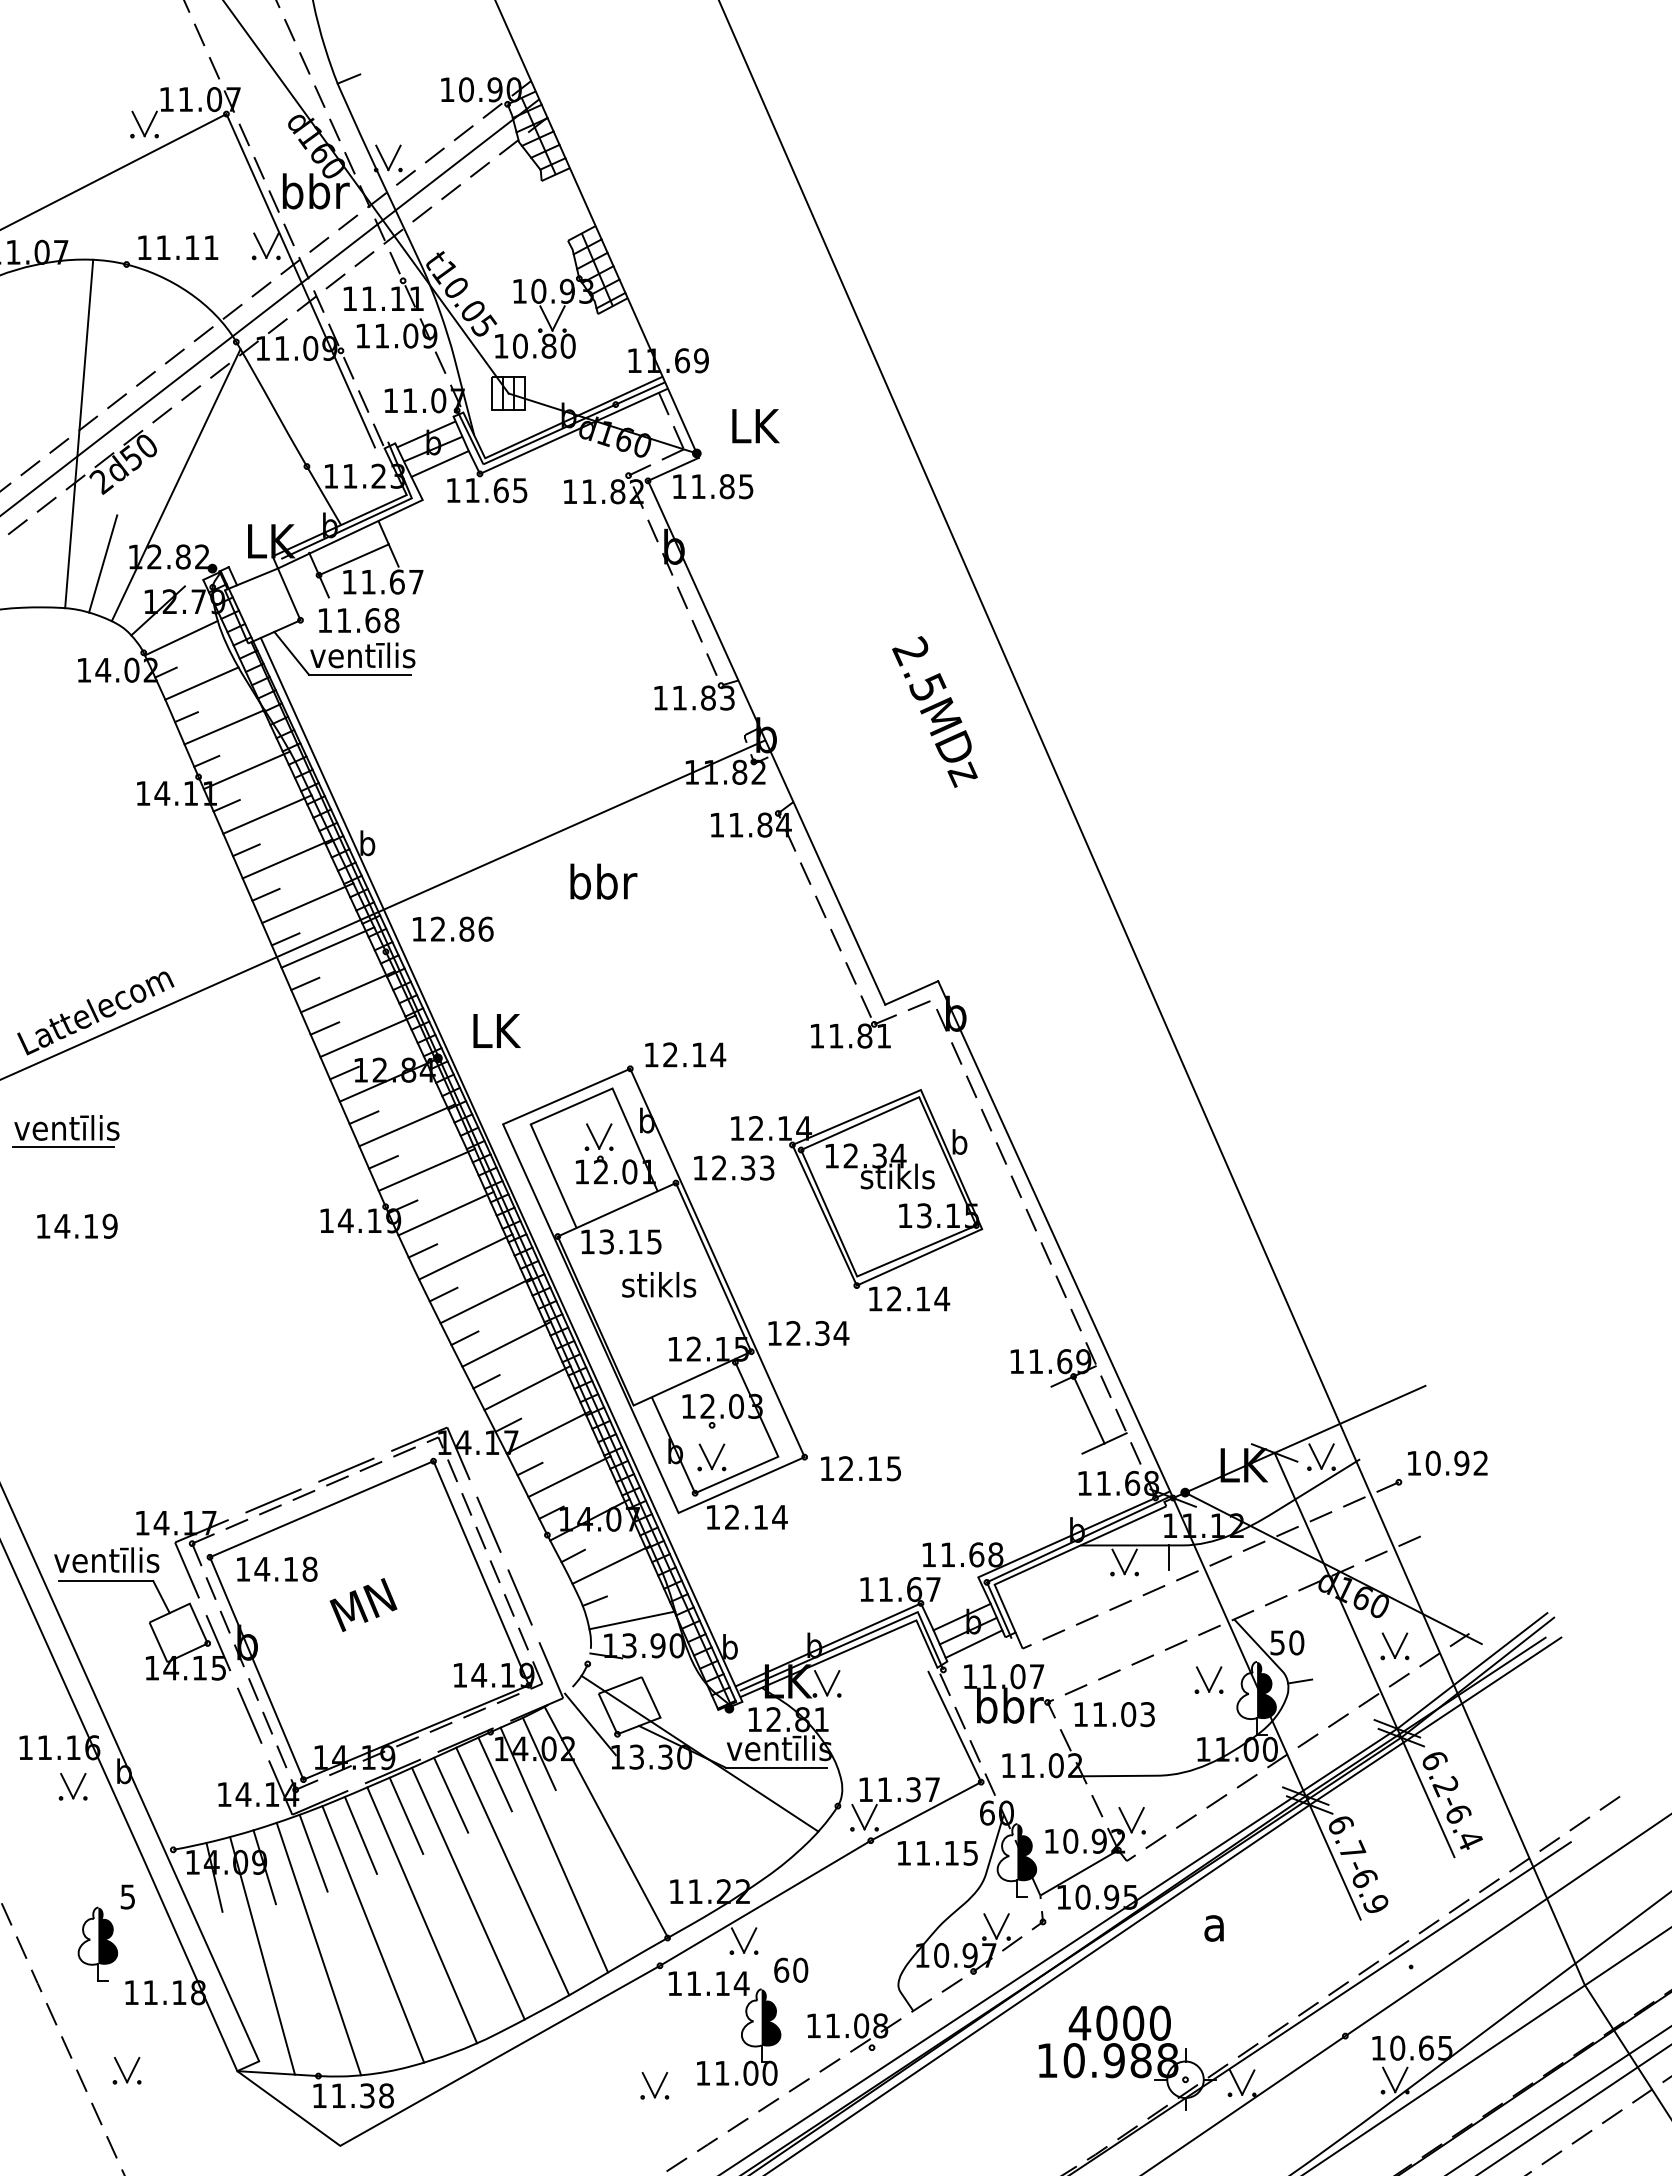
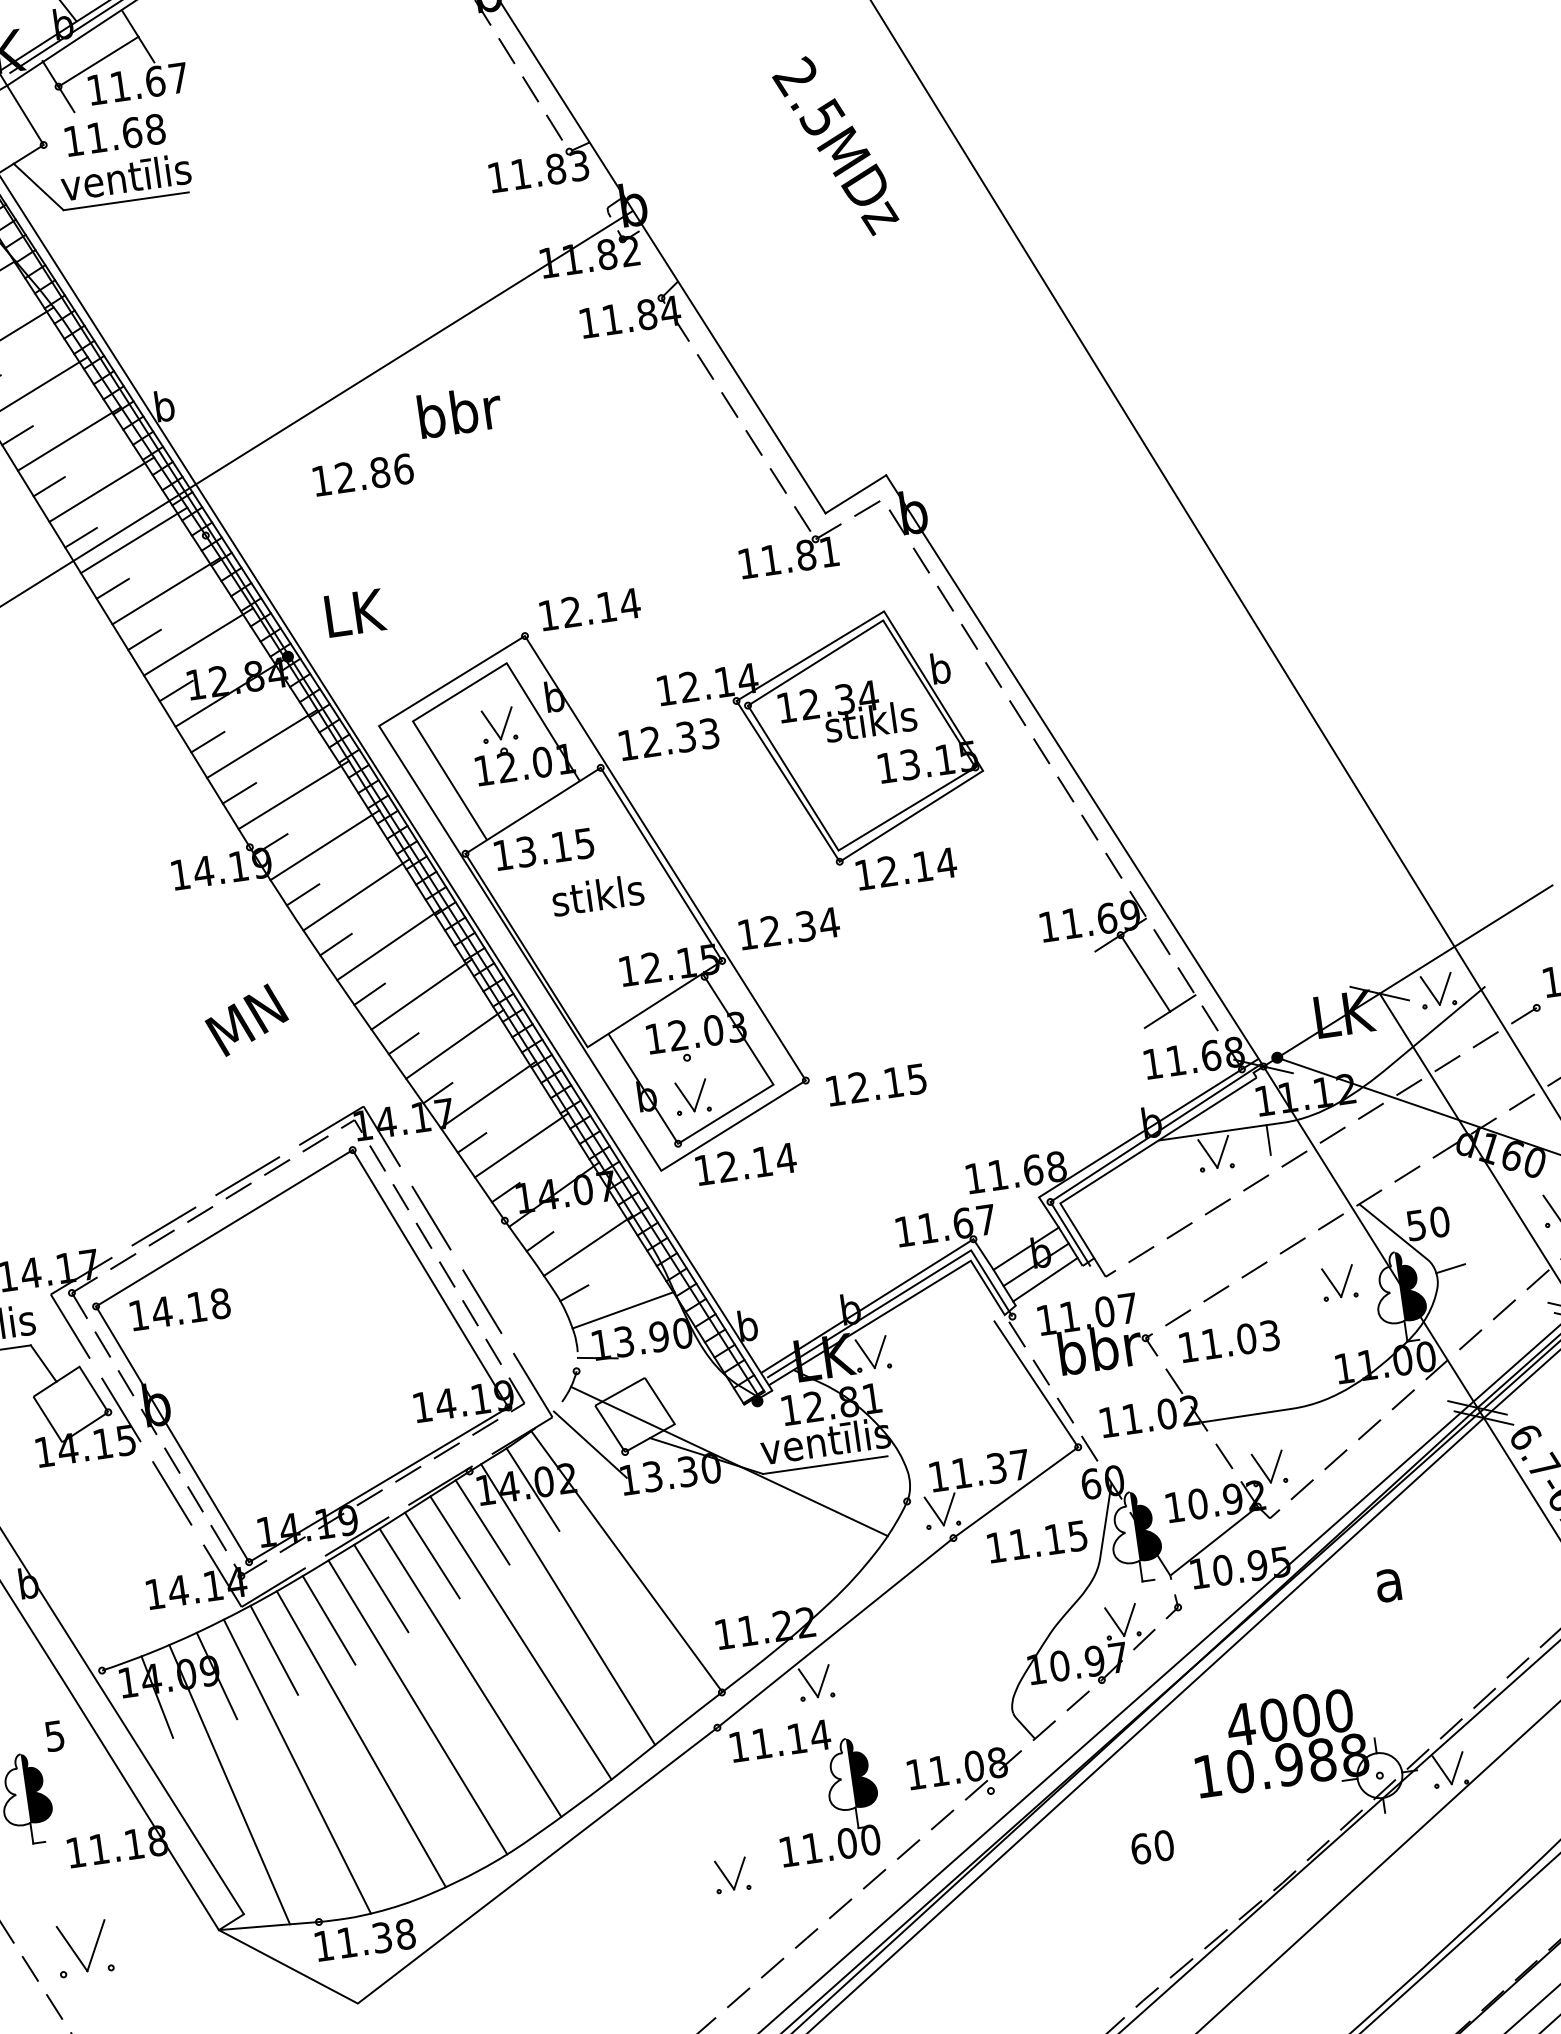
text: (453, 928) -> (363, 474), moved
text: (363, 1604) -> (246, 1019), moved
text: (791, 1969) -> (1152, 1846), moved
part: (126, 2070) -> (83, 1948), size x1.6

